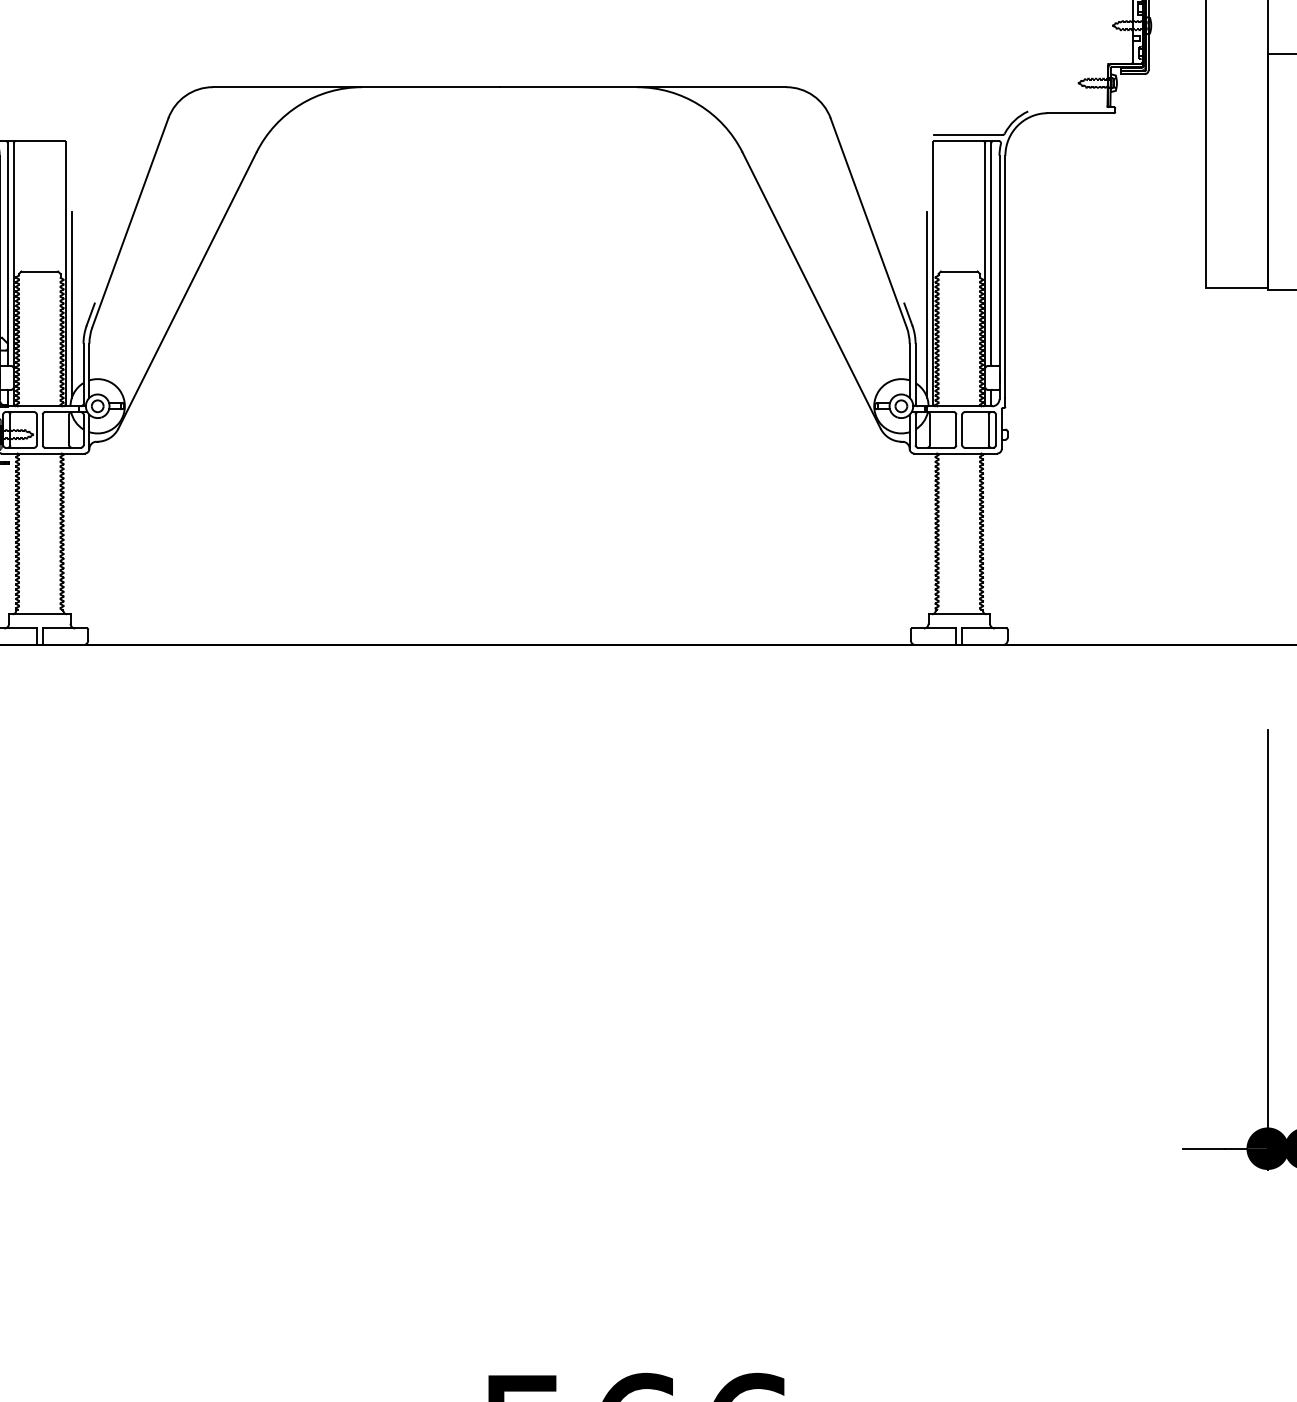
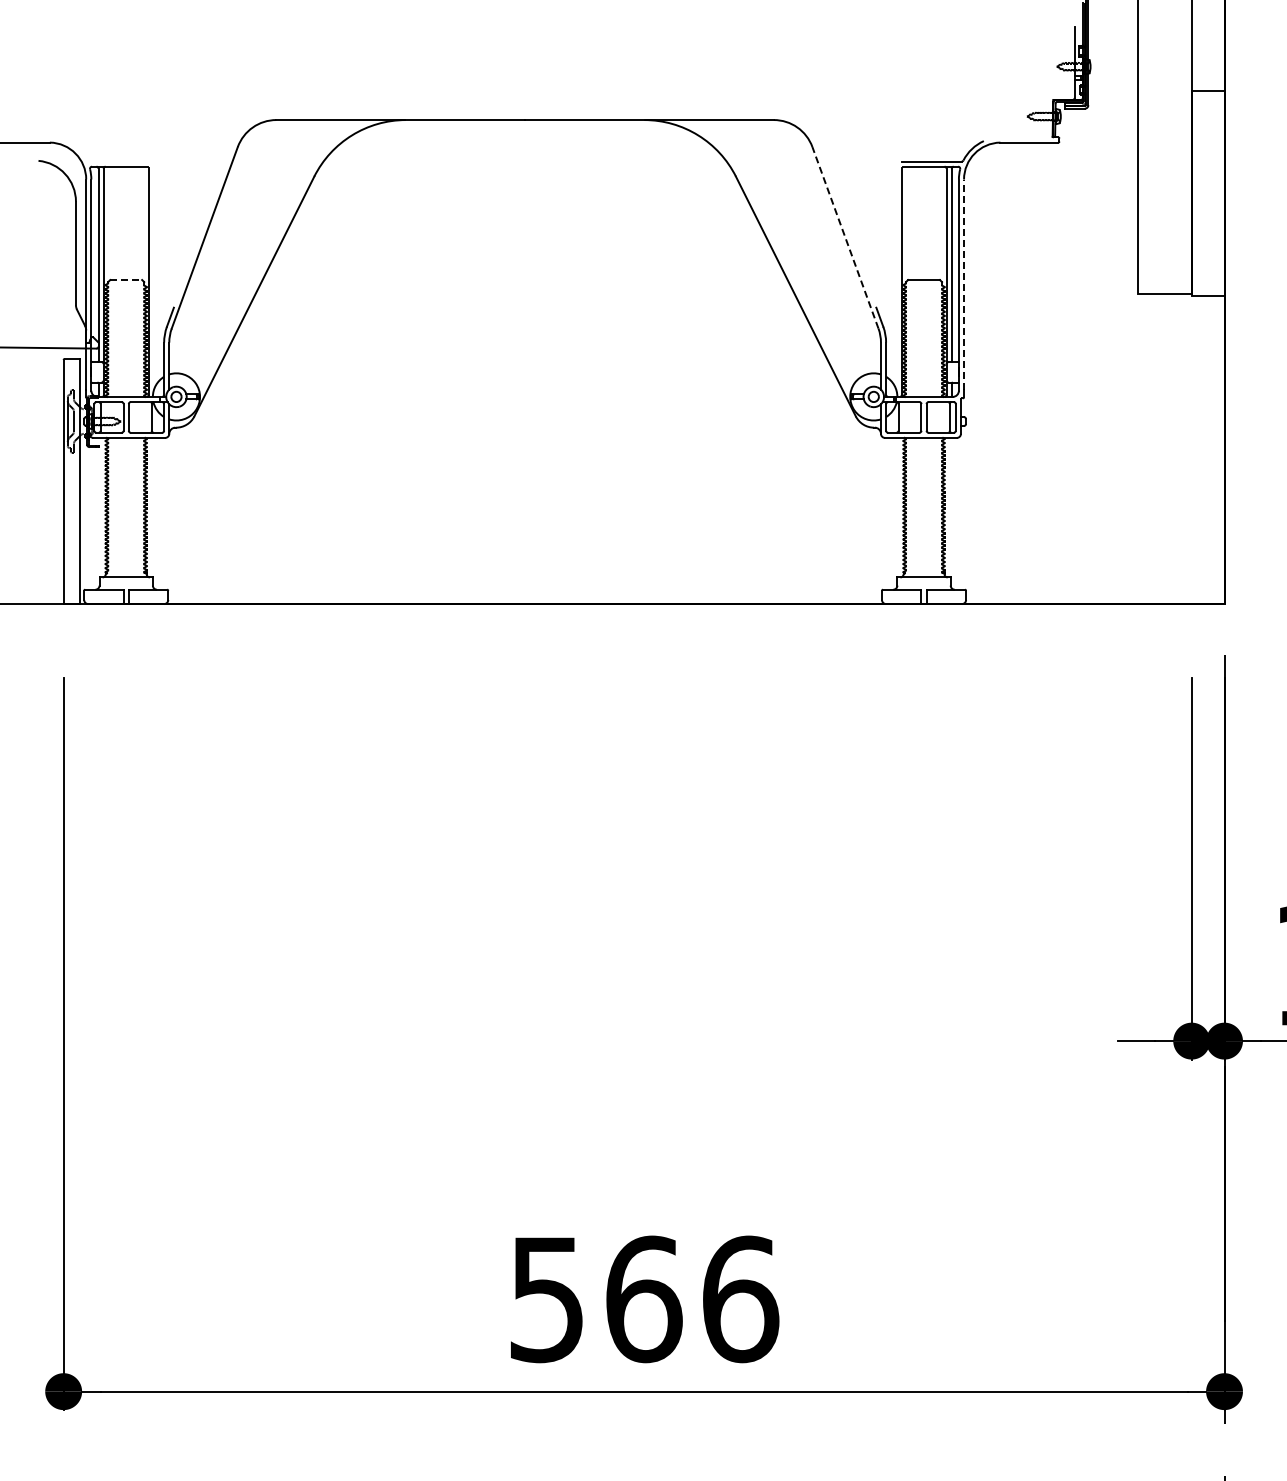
line: (868, 222) -> (845, 237), solid -> dashed
line: (40, 272) -> (126, 280), solid -> dashed
line: (1005, 276) -> (964, 284), solid -> dashed
line: (71, 305) -> (153, 309), removed
line: (927, 305) -> (896, 309), removed

